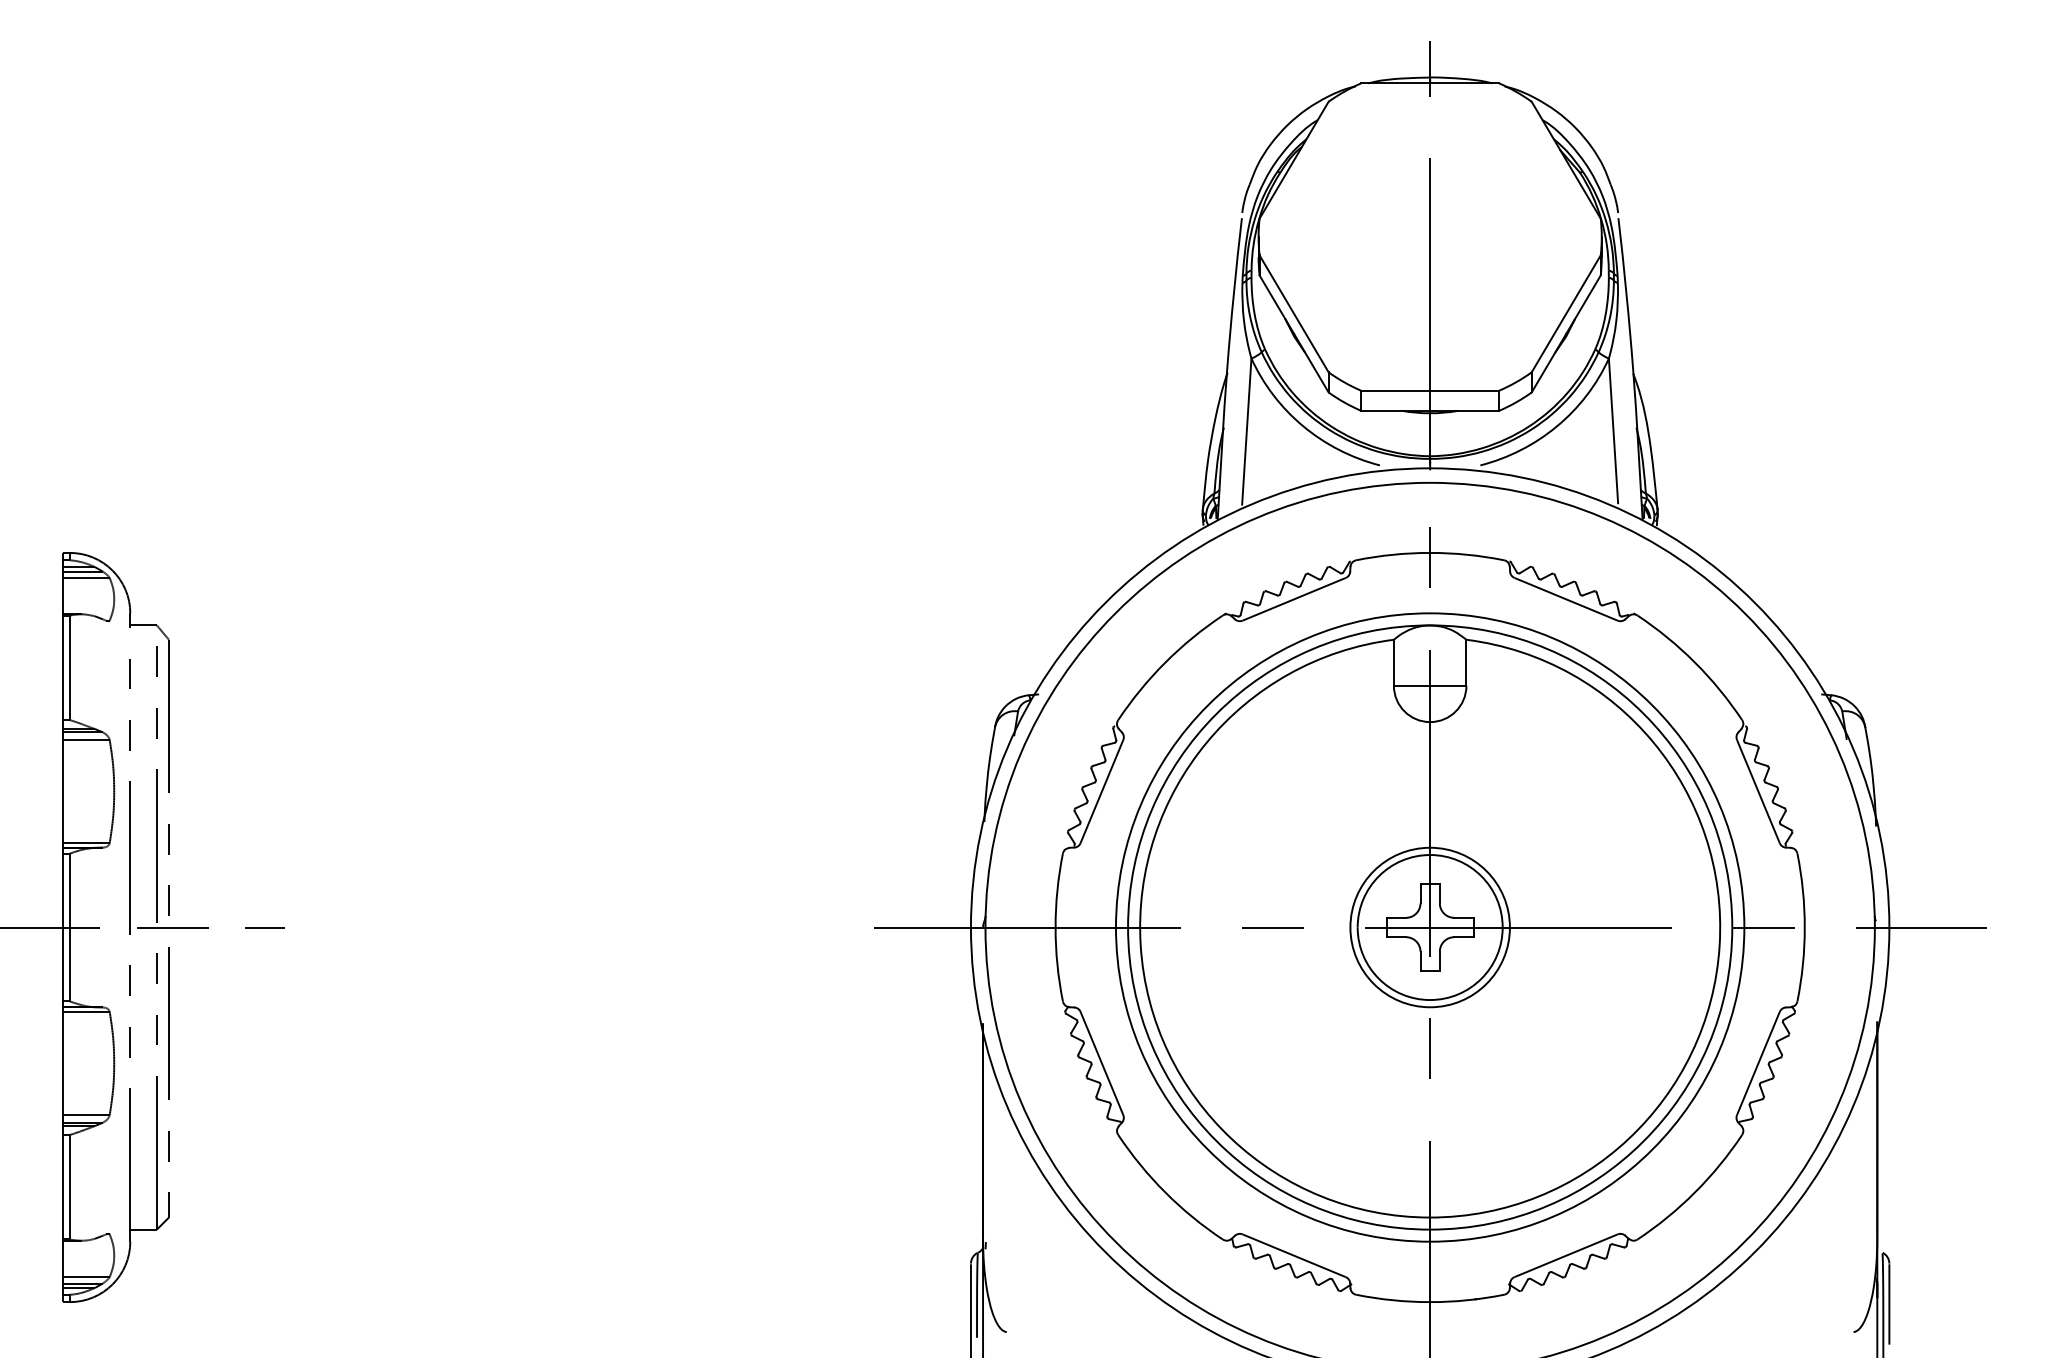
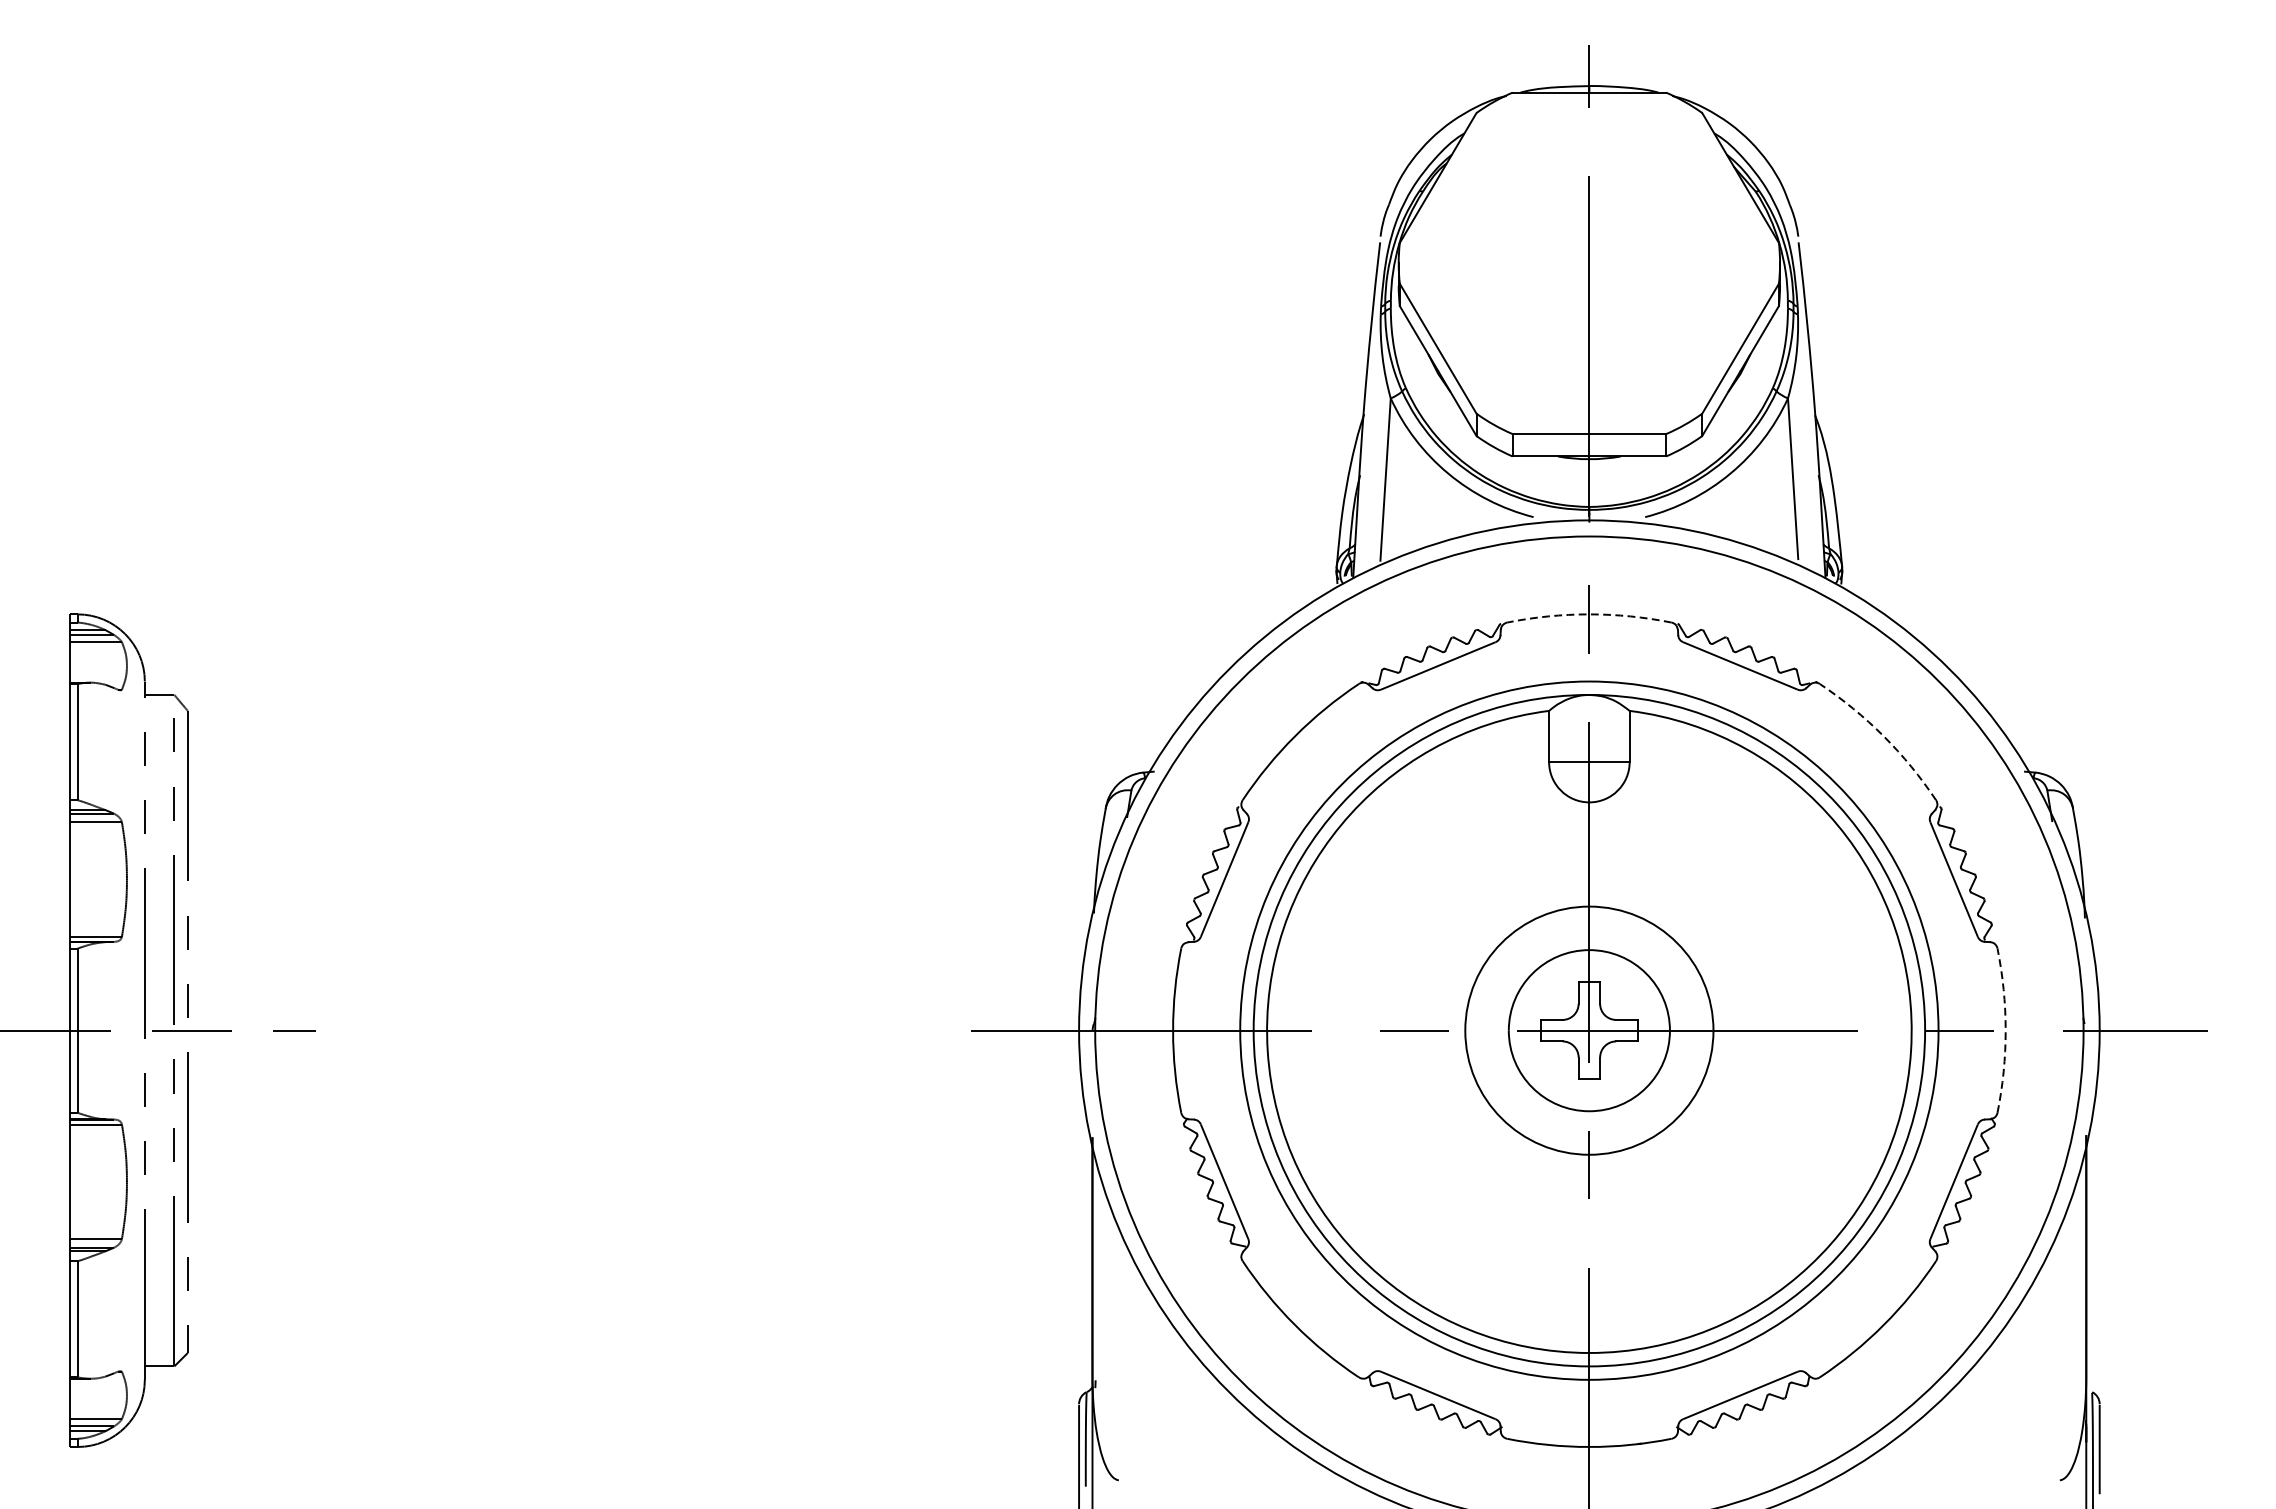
arc: (1430, 552) -> (1589, 613), solid -> dashed
arc: (1695, 662) -> (1884, 736), solid -> dashed
circle: (1429, 927) -> (1588, 1030), size x1.4
arc: (1804, 927) -> (2005, 1030), solid -> dashed

